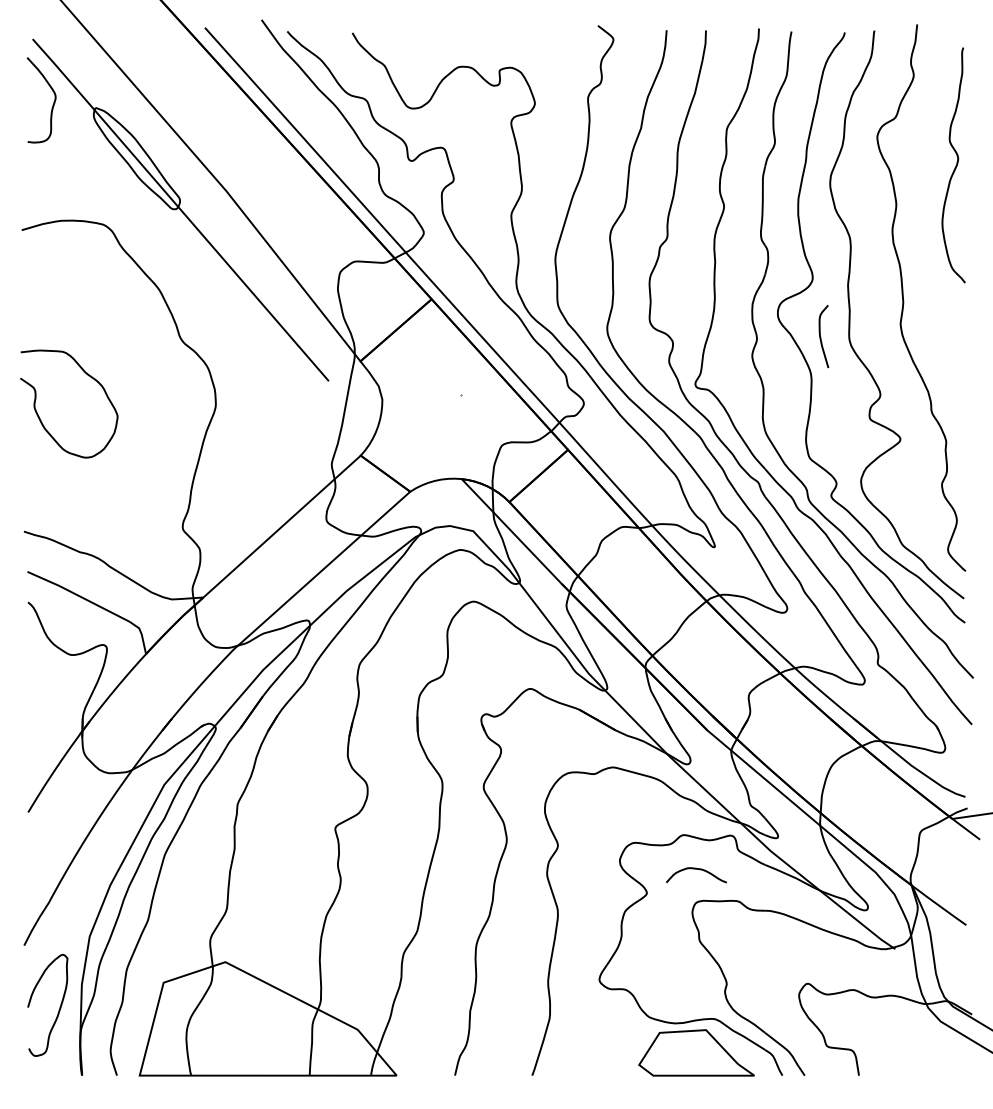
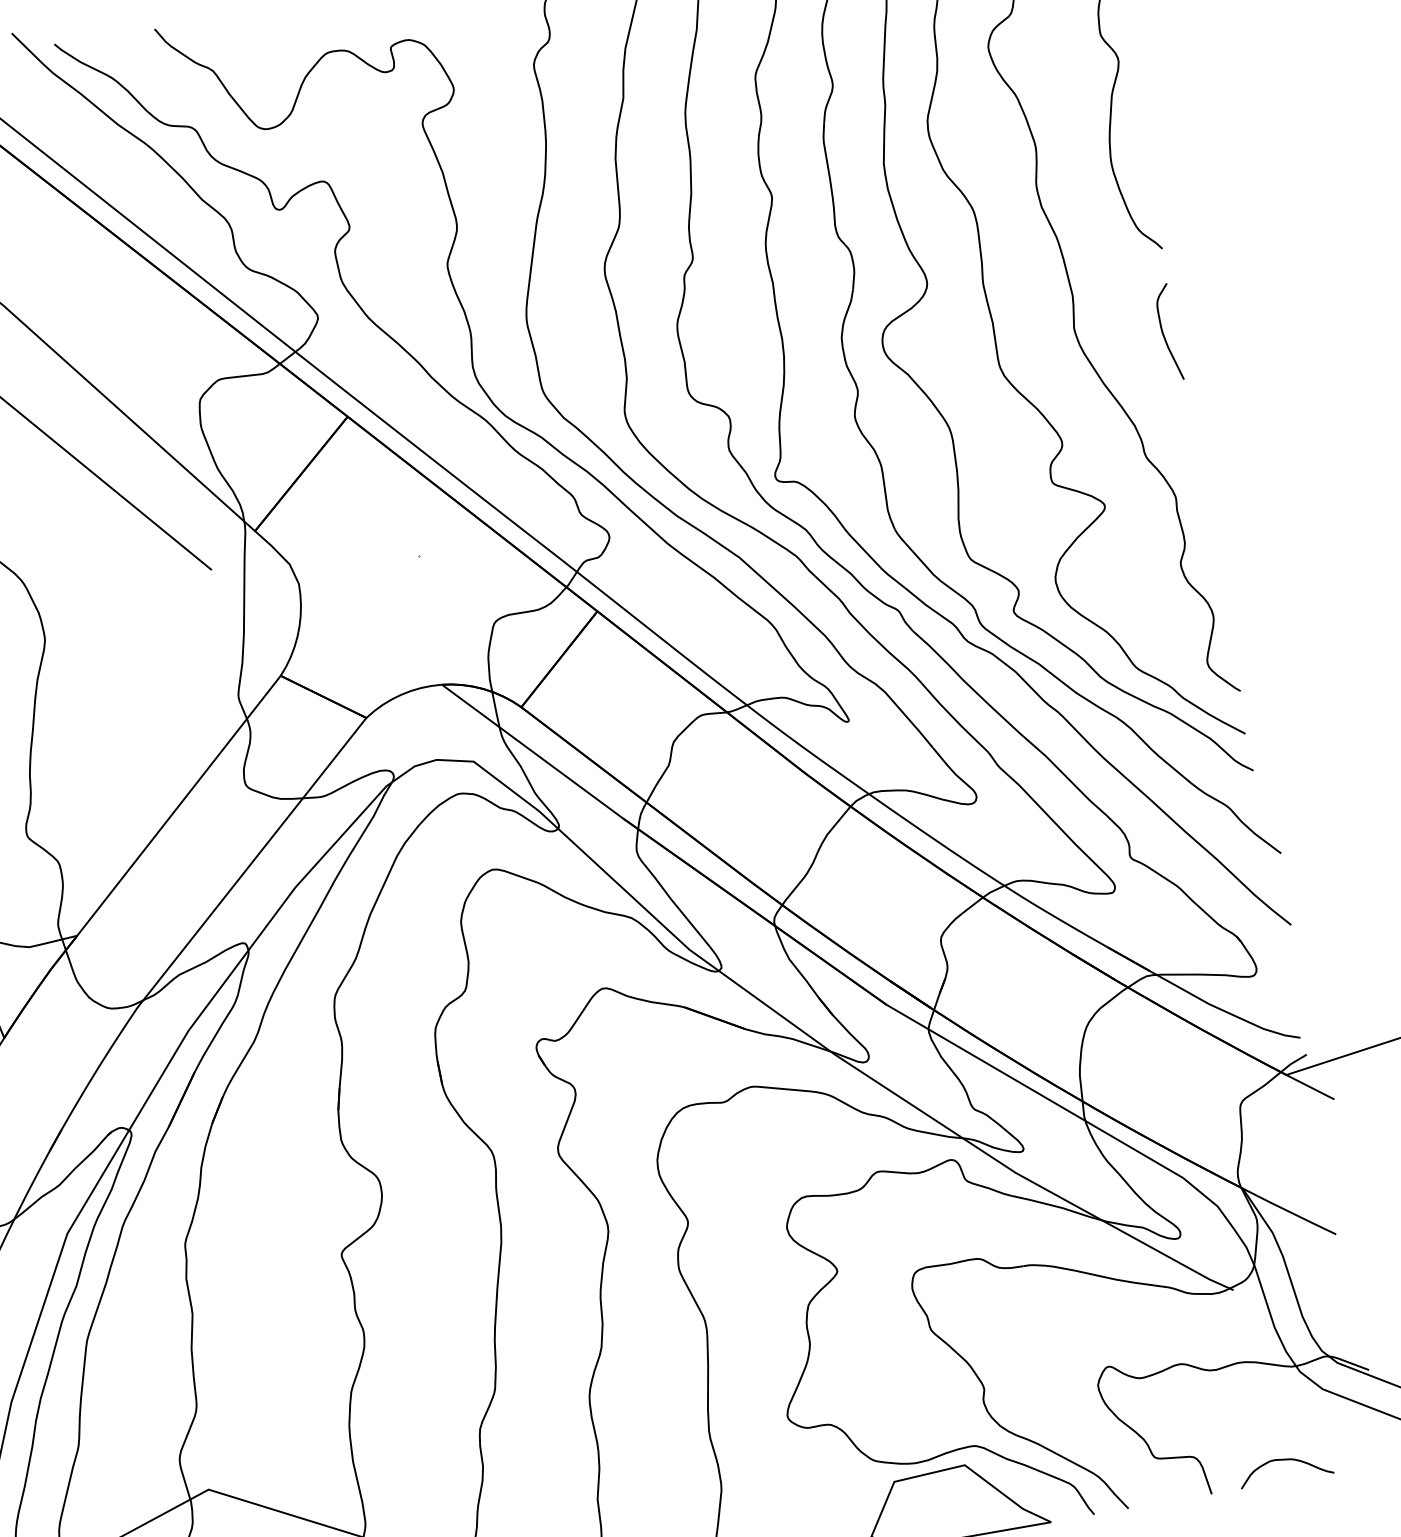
curve: (821, 337) -> (1165, 334), moved
curve: (699, 870) -> (1289, 1461), moved

